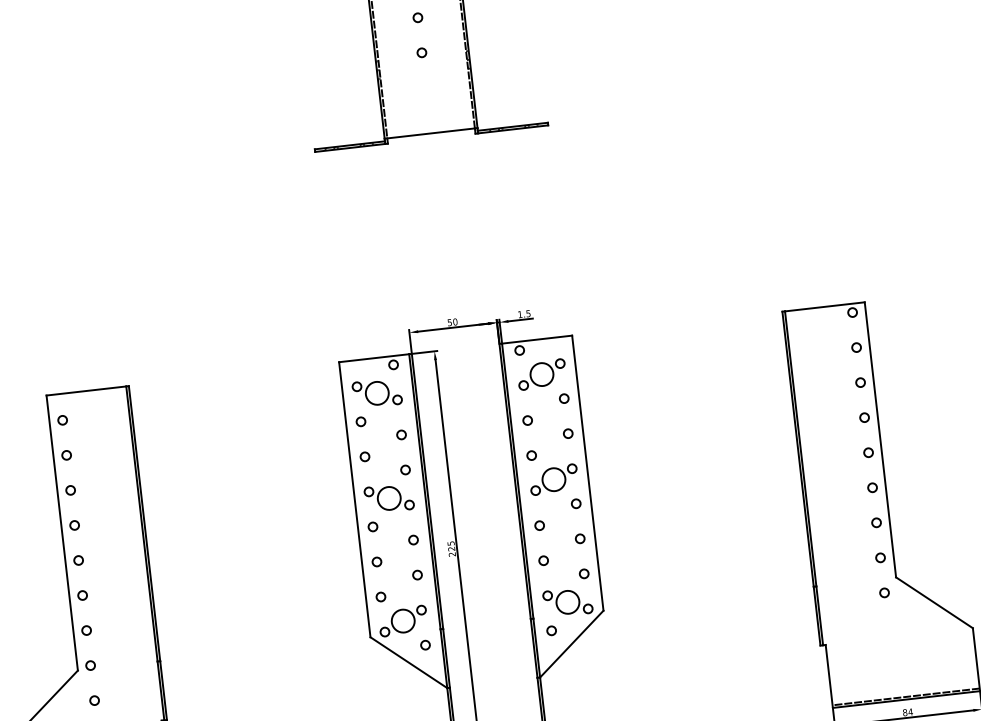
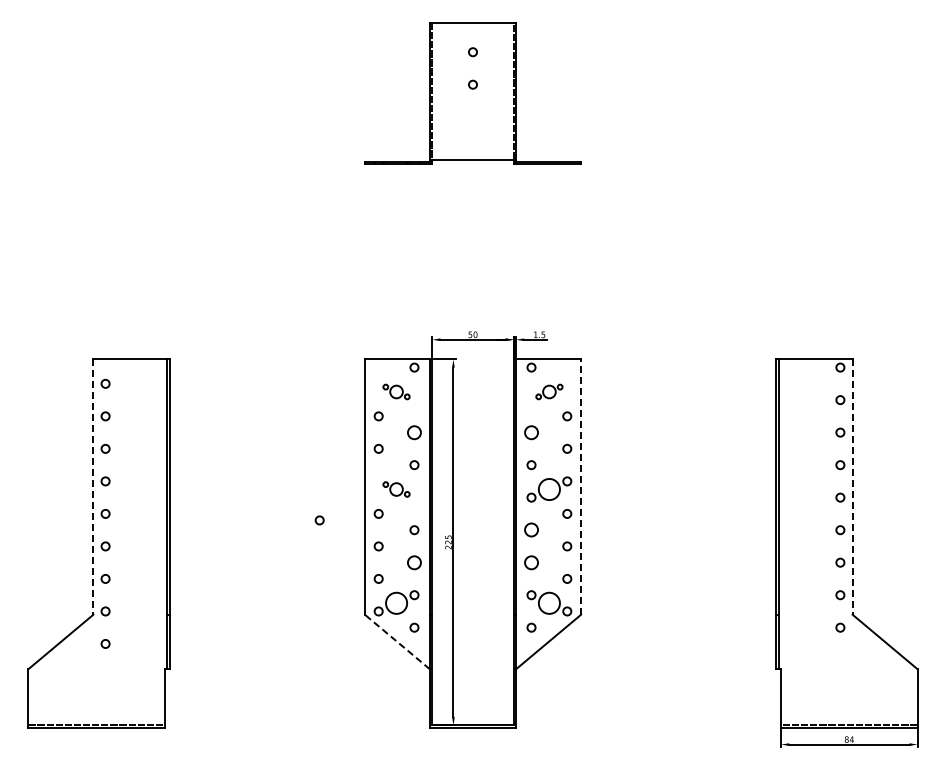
part: (542, 374) -> (549, 391), size x0.6
part: (377, 392) -> (396, 391), size x0.6
circle: (527, 420) -> (531, 432), size x1.6
circle: (401, 434) -> (414, 432), size x1.6
line: (880, 440) -> (852, 487), solid -> dashed
line: (588, 473) -> (581, 487), solid -> dashed
part: (389, 498) -> (396, 489), size x0.6
circle: (539, 526) -> (531, 530), size x1.6
line: (62, 533) -> (93, 487), solid -> dashed
circle: (309, 541) -> (319, 520), added
circle: (543, 560) -> (531, 562), size x1.6
circle: (417, 574) -> (414, 562), size x1.6
line: (408, 662) -> (397, 641), solid -> dashed

